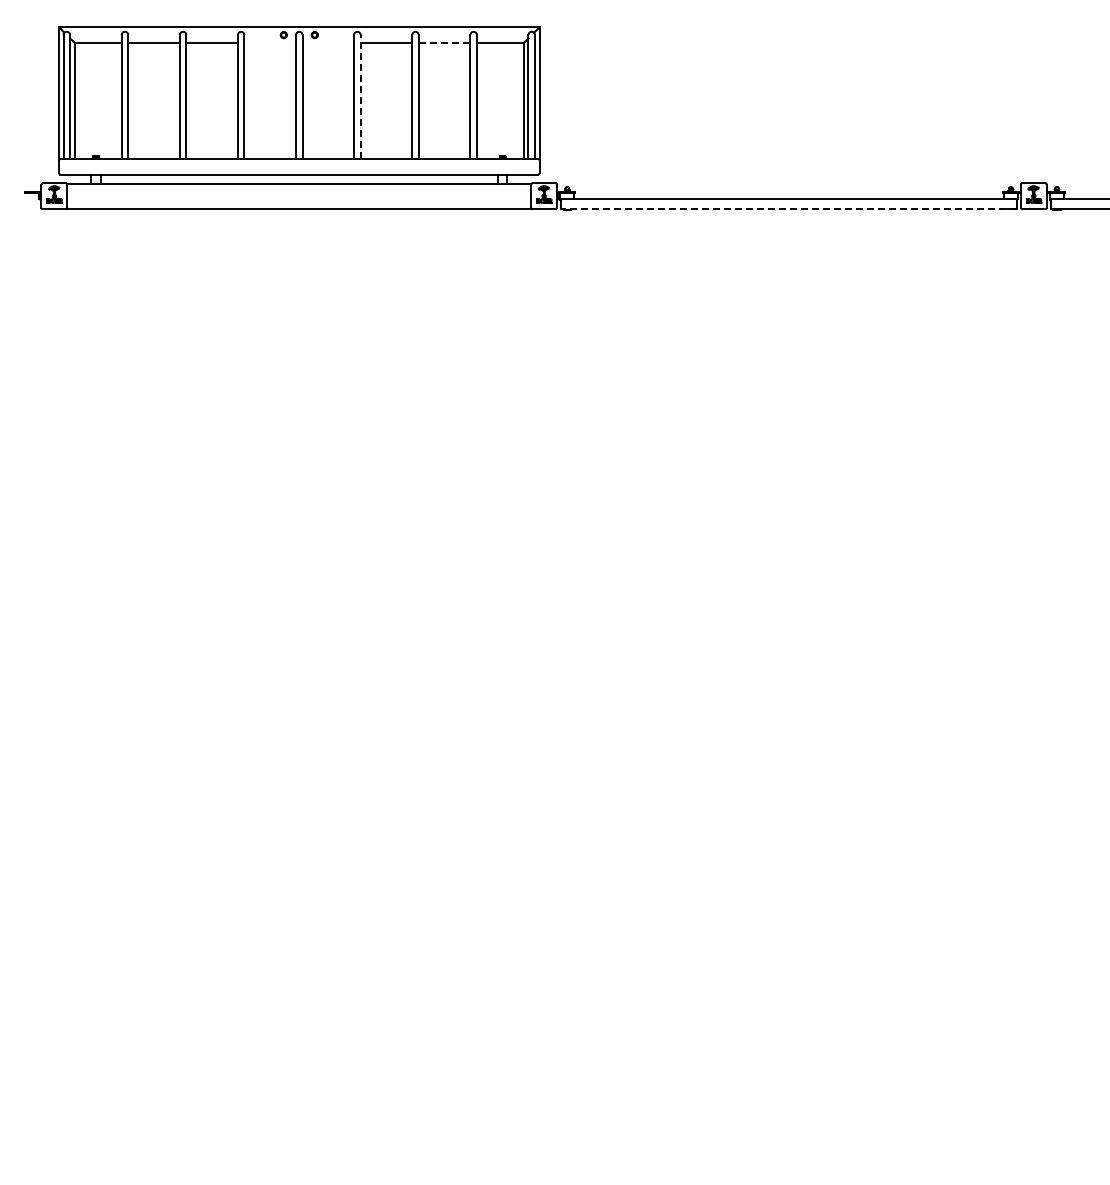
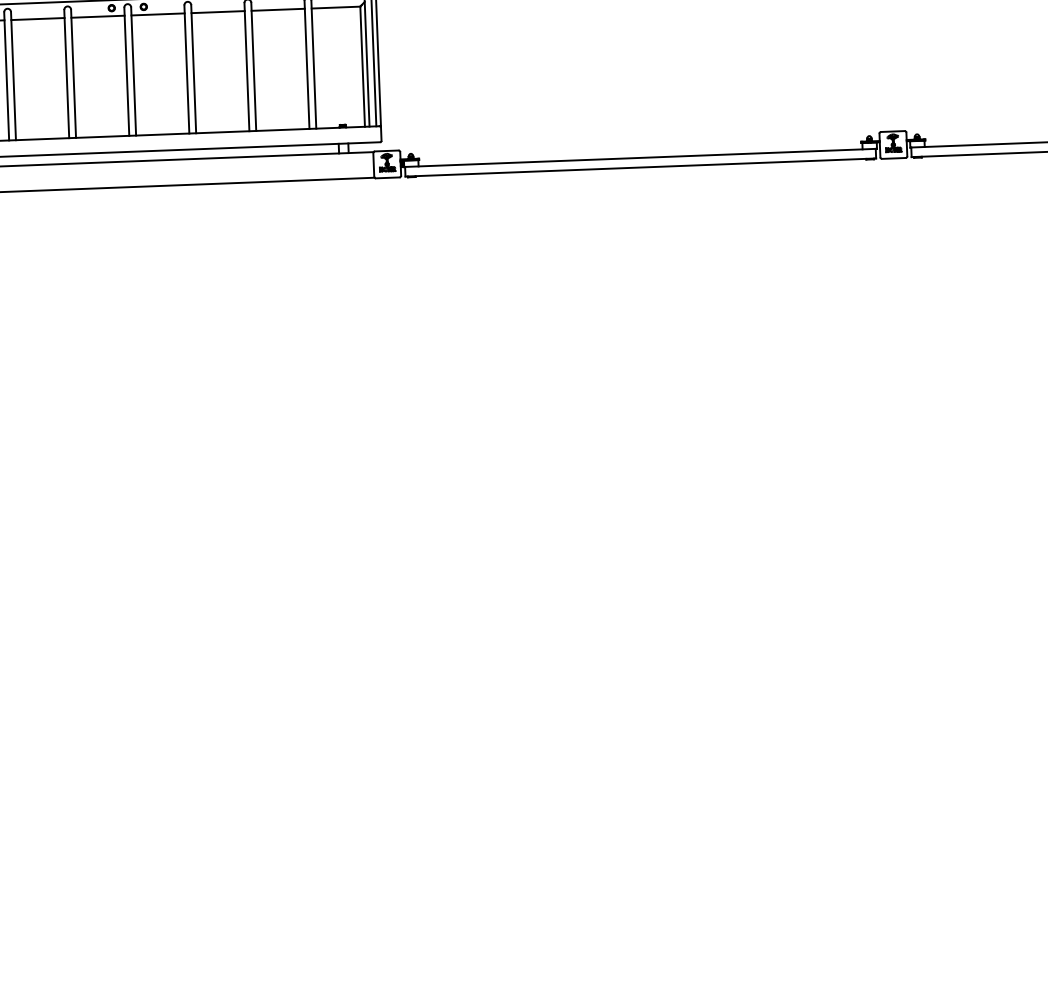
line: (269, 42) -> (97, 16), added
line: (328, 42) -> (158, 14), added
line: (444, 42) -> (278, 9), dashed -> solid
line: (360, 97) -> (193, 69), dashed -> solid
line: (788, 208) -> (640, 167), dashed -> solid

